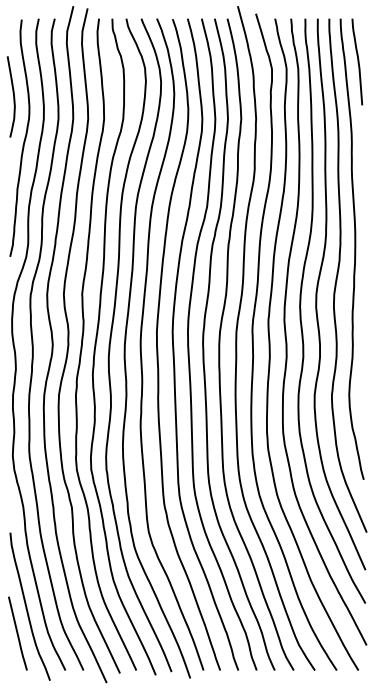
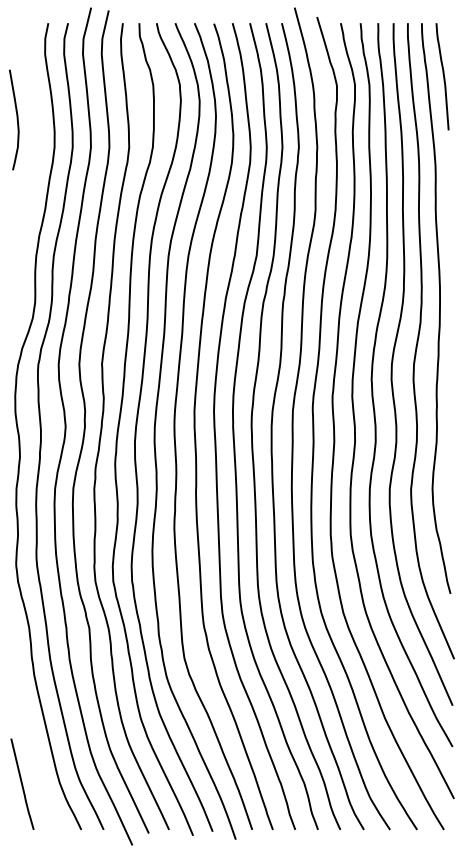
curve: (24, 138) -> (30, 171), removed
curve: (27, 608) -> (34, 752), removed

